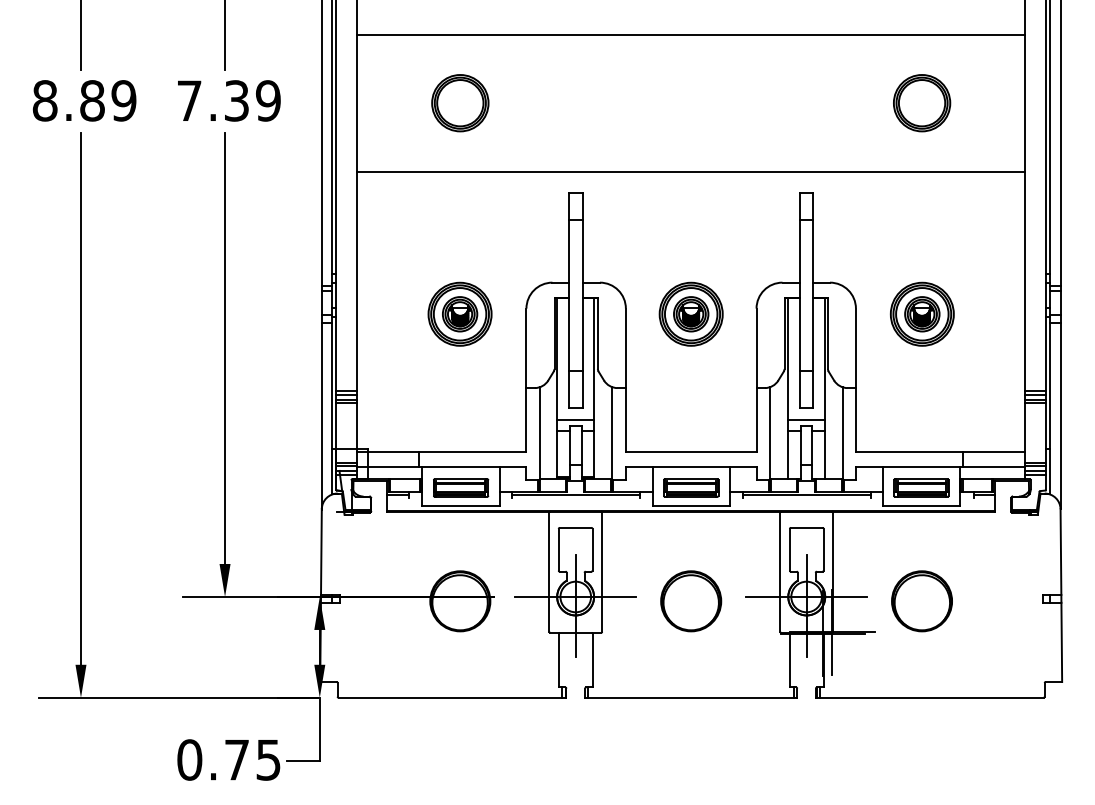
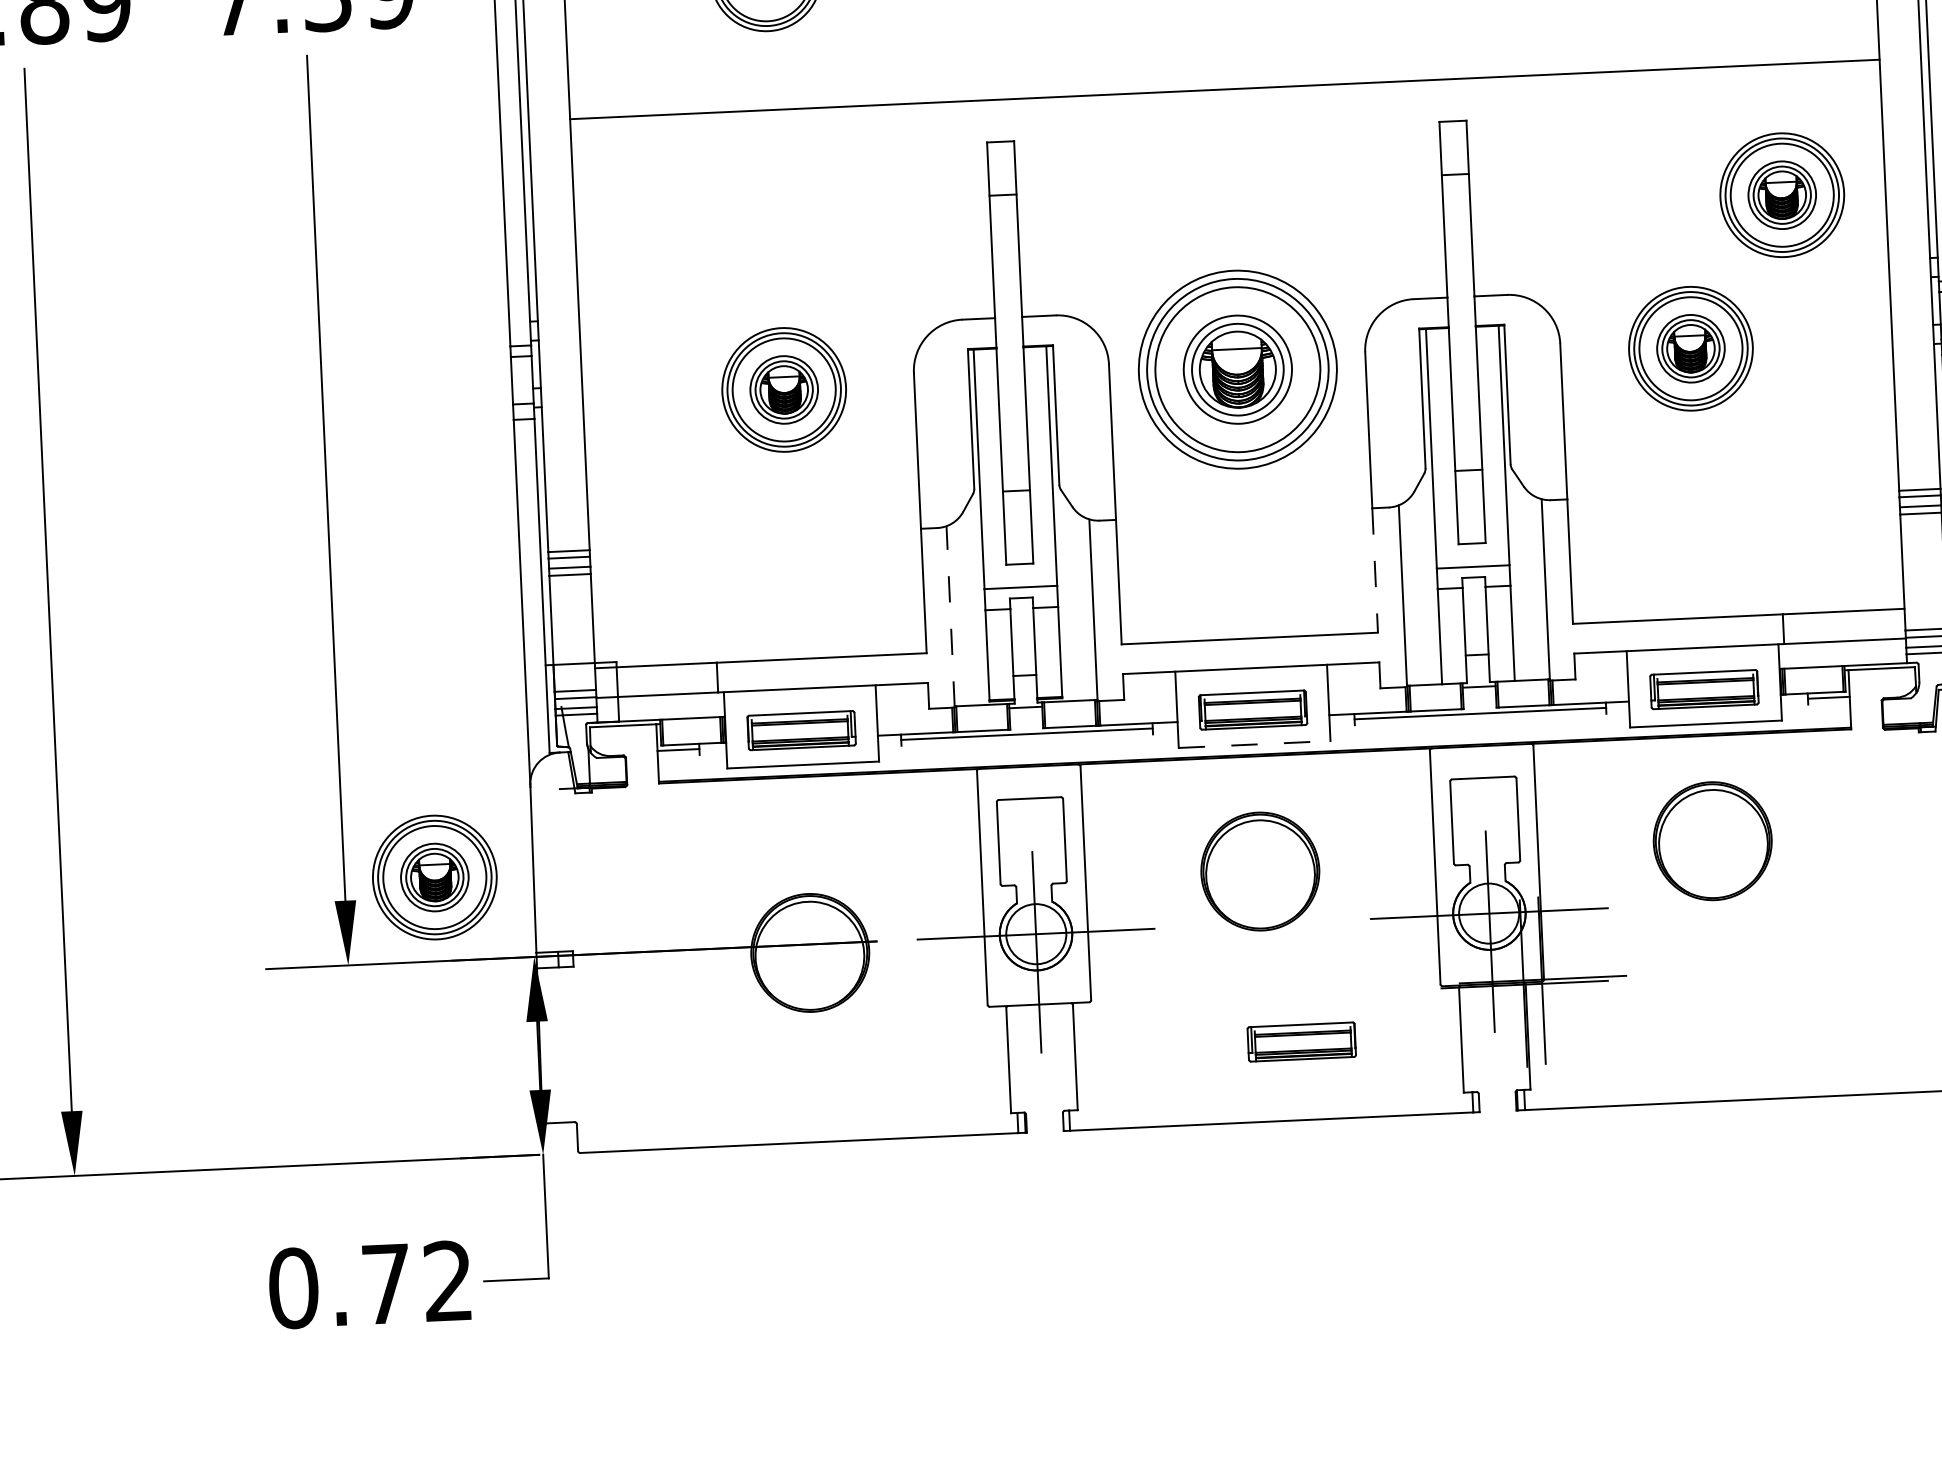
part: (971, 237) -> (1780, 193), added
part: (690, 313) -> (1236, 367), size x1.6
line: (756, 419) -> (1375, 569), solid -> dashed
line: (539, 433) -> (950, 616), solid -> dashed
line: (691, 505) -> (1255, 744), solid -> dashed
part: (270, 553) -> (433, 876), added
part: (691, 601) -> (1260, 871), moved
part: (921, 601) -> (1711, 841), moved
part: (708, 657) -> (1302, 1041), added
text: (268, 759) -> (448, 1280), 0.75 -> 0.72

